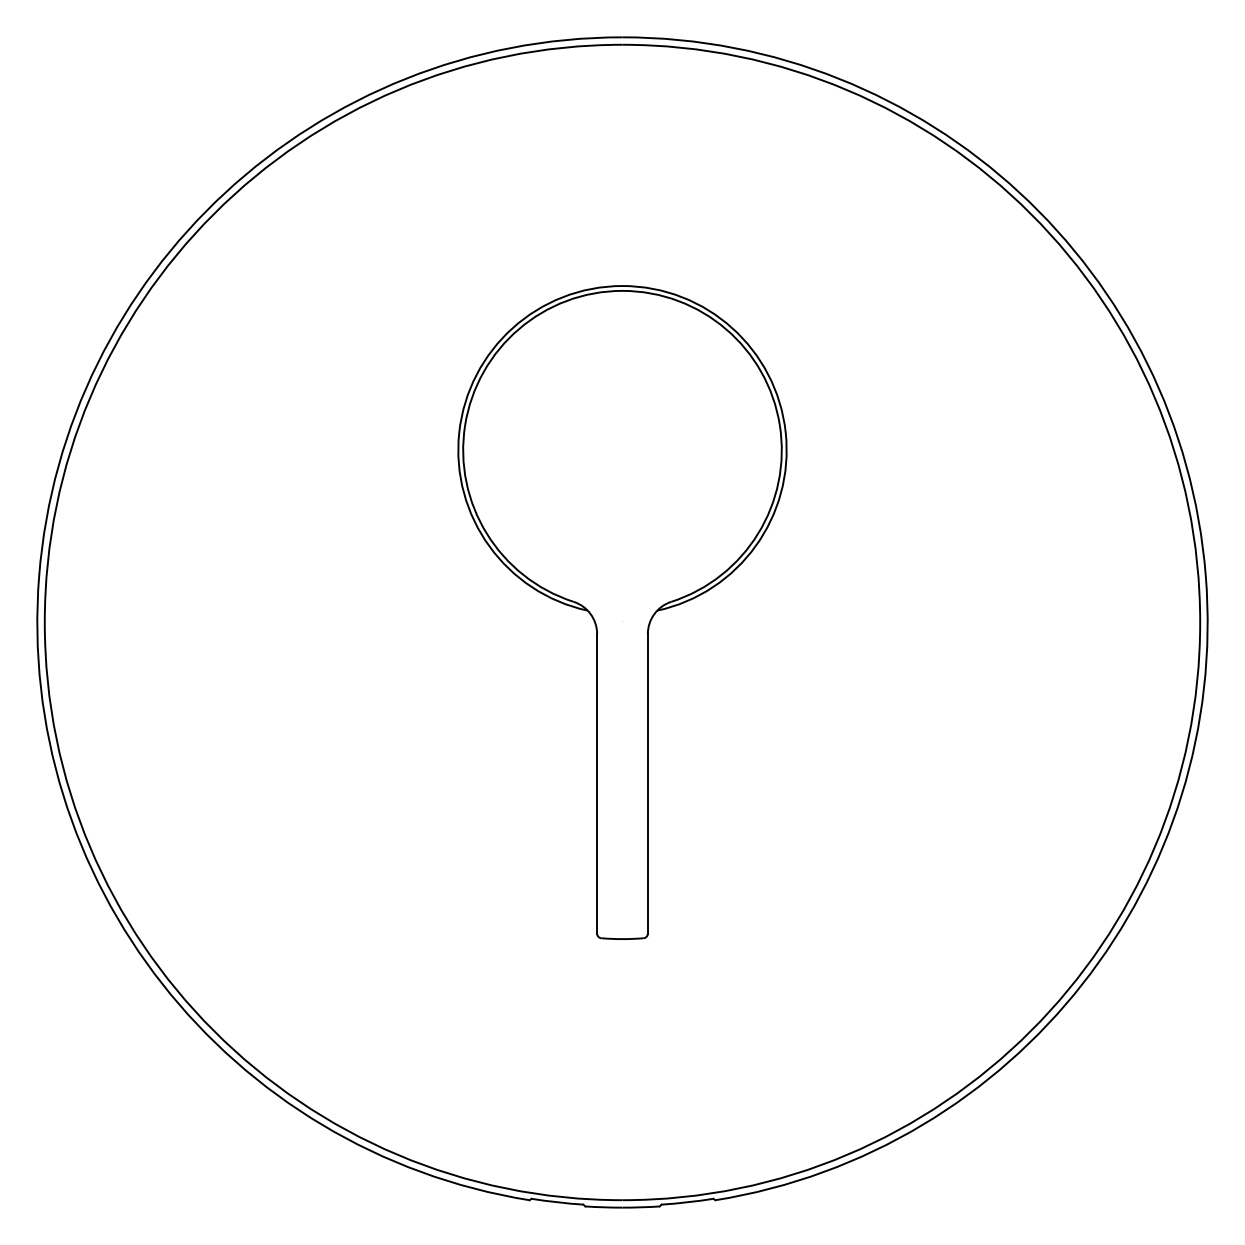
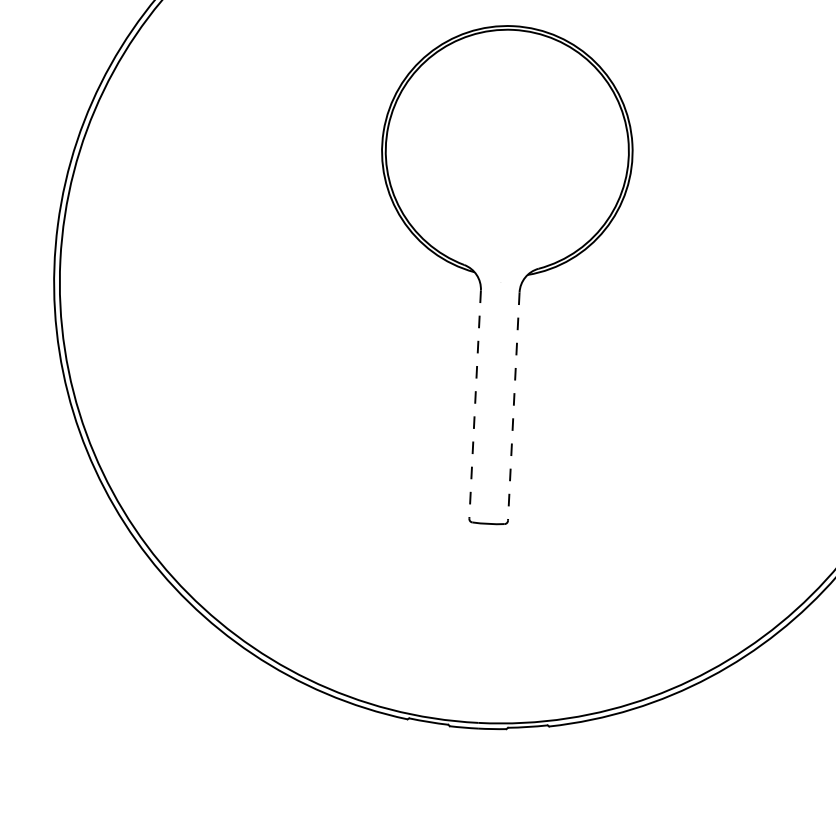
line: (597, 783) -> (475, 404), solid -> dashed
line: (647, 783) -> (513, 406), solid -> dashed

